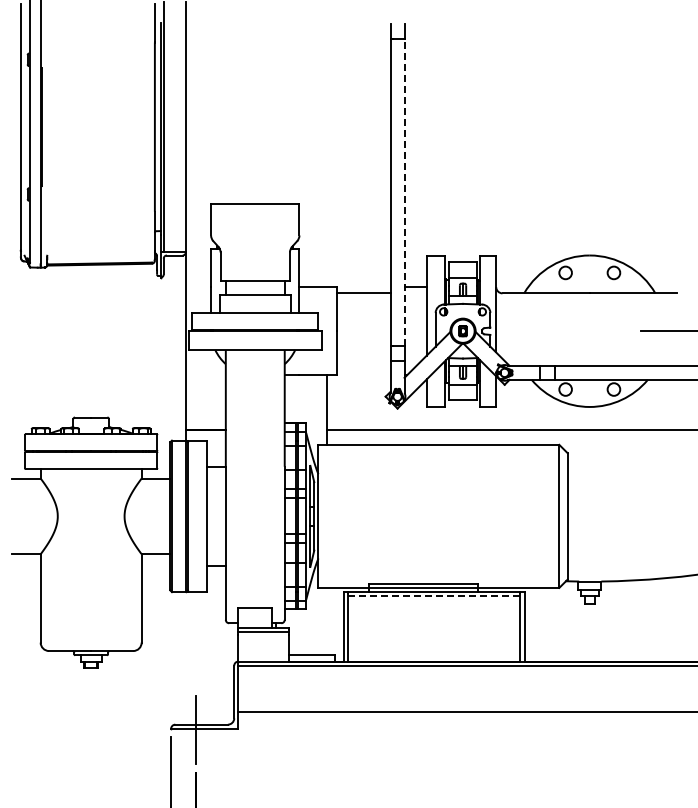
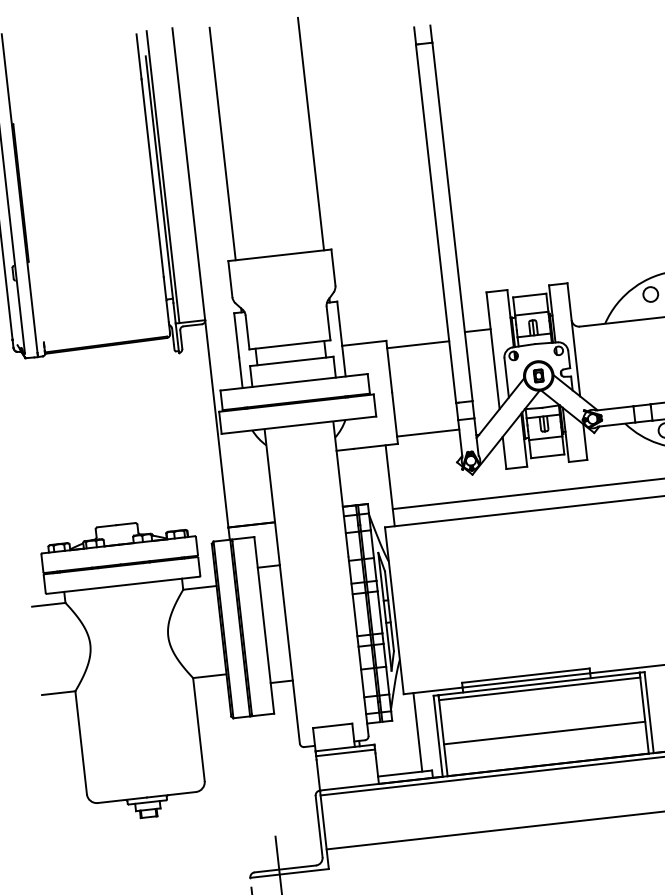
line: (217, 104) -> (222, 143), added
line: (293, 104) -> (311, 133), added
line: (404, 192) -> (452, 221), dashed -> solid
line: (363, 369) -> (427, 433), added
line: (434, 596) -> (540, 689), dashed -> solid
line: (326, 621) -> (417, 732), added
line: (433, 634) -> (543, 733), added

